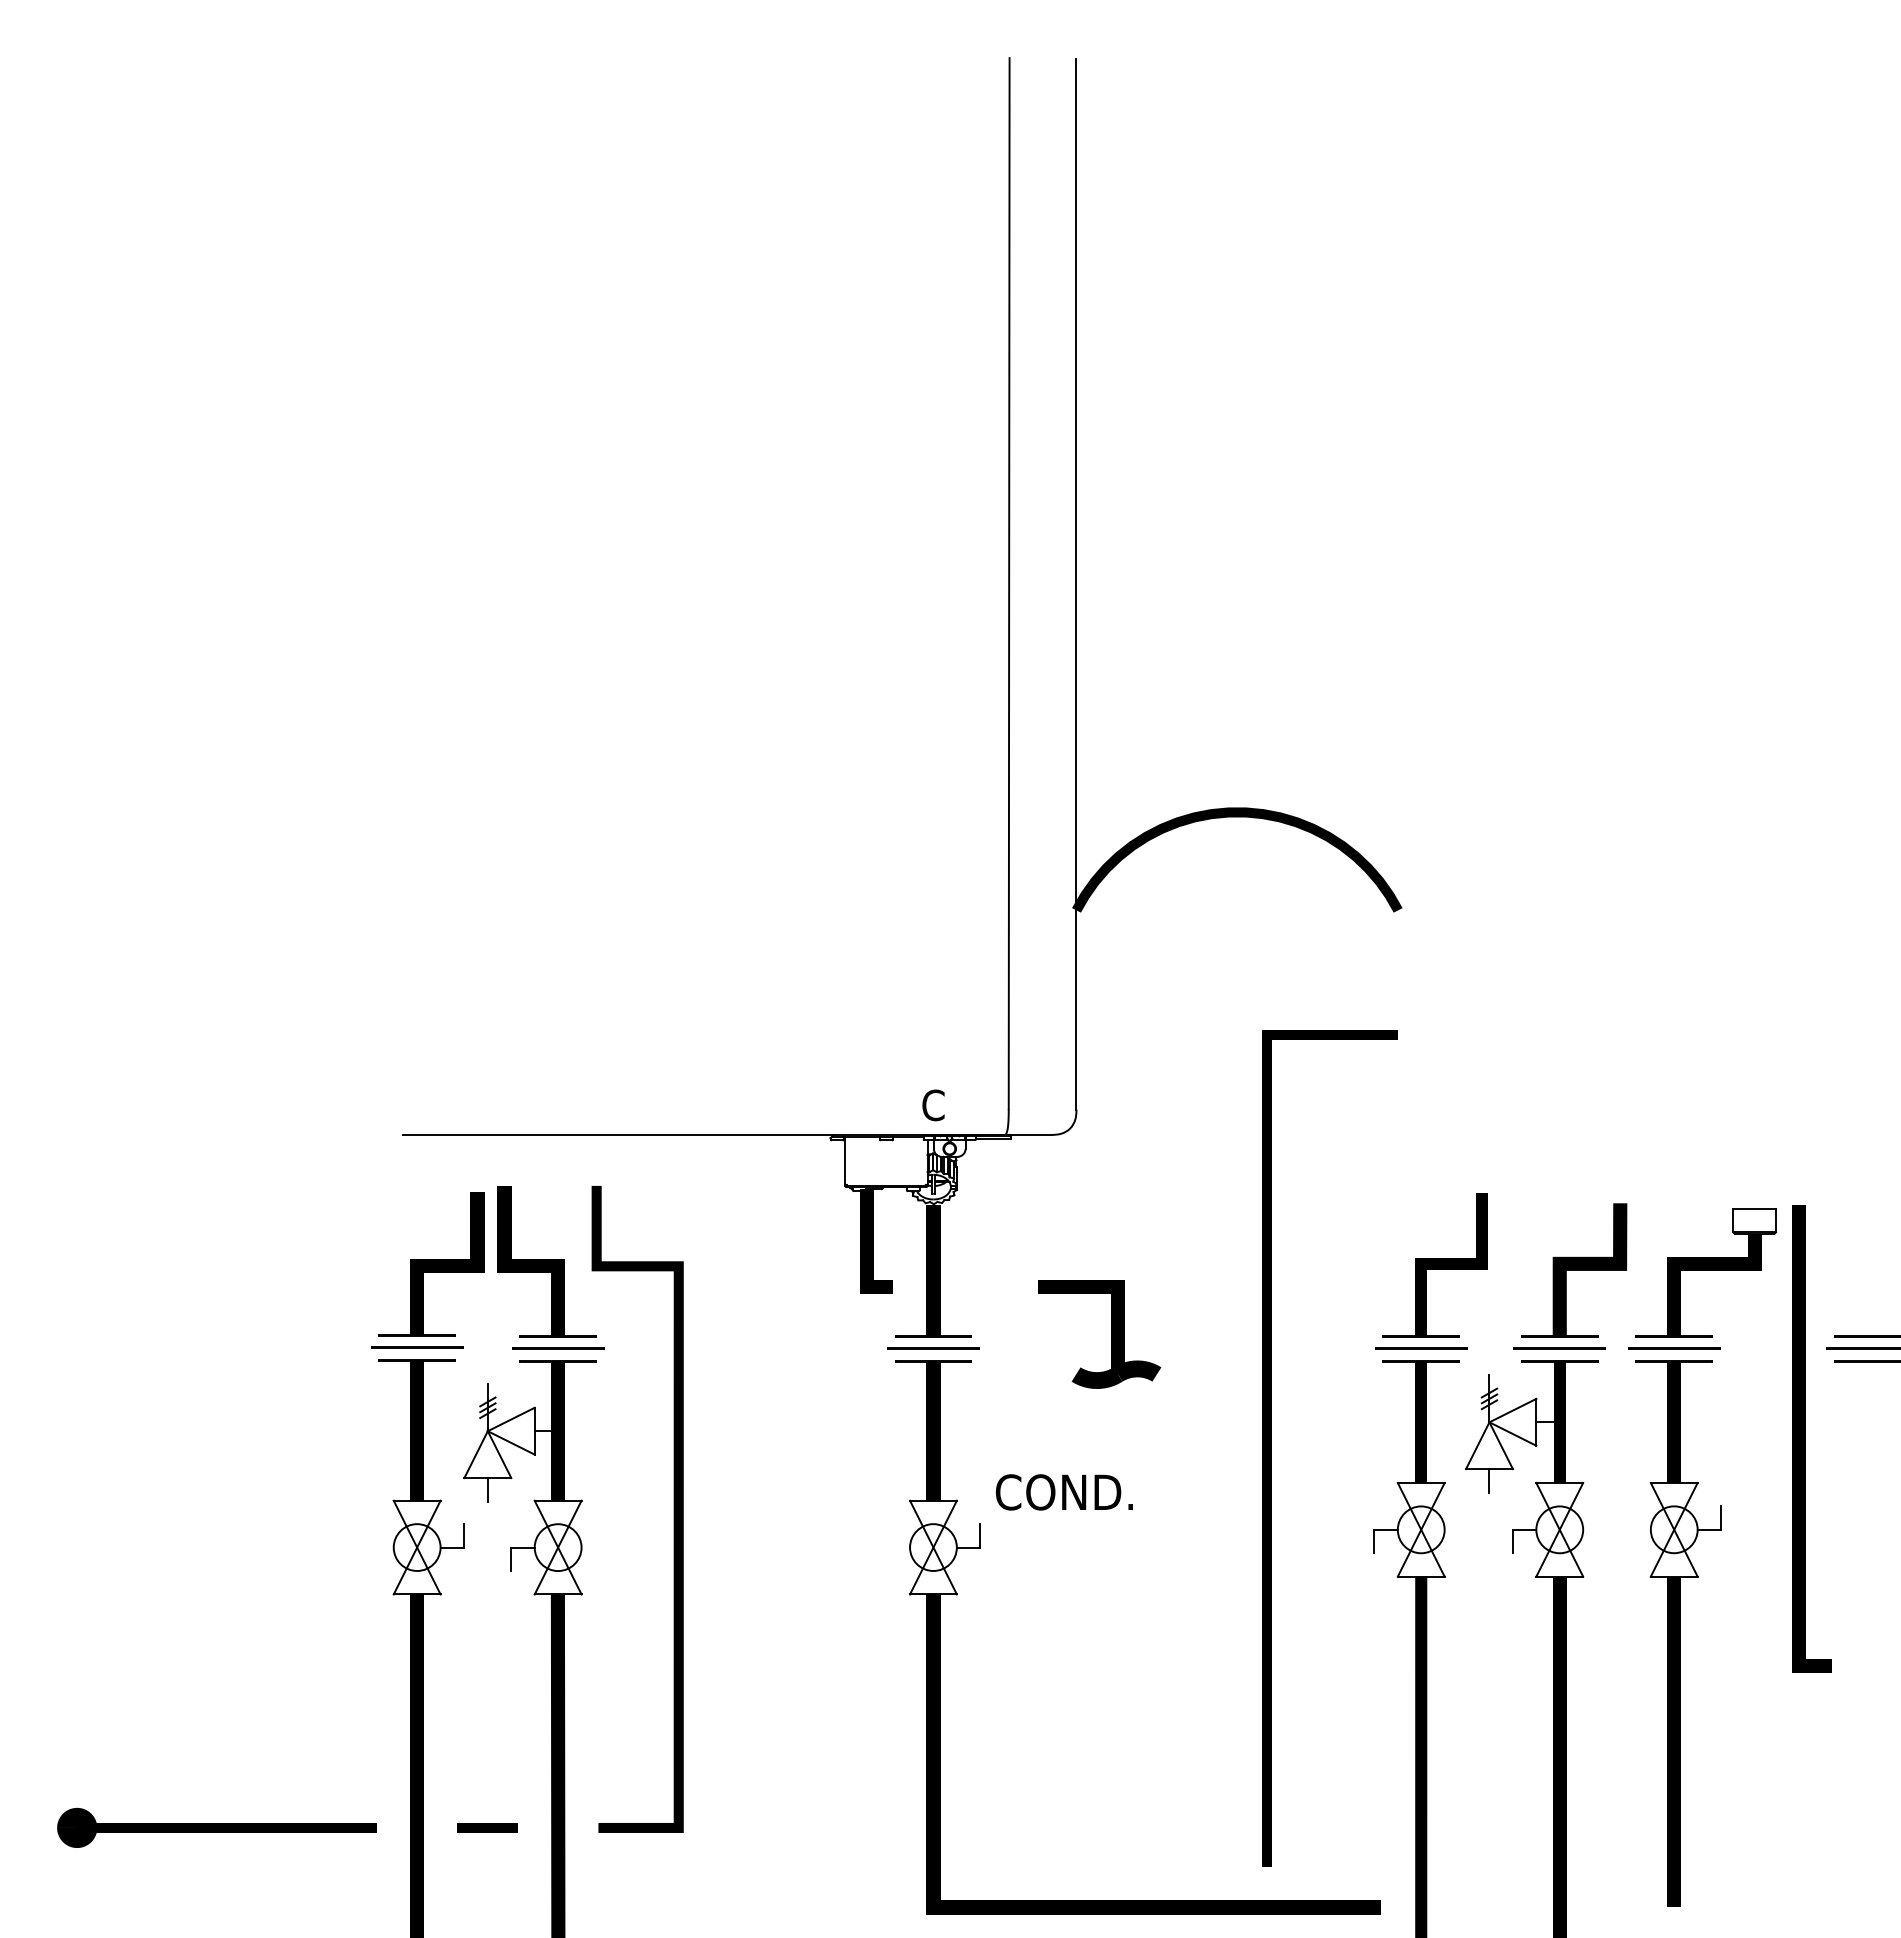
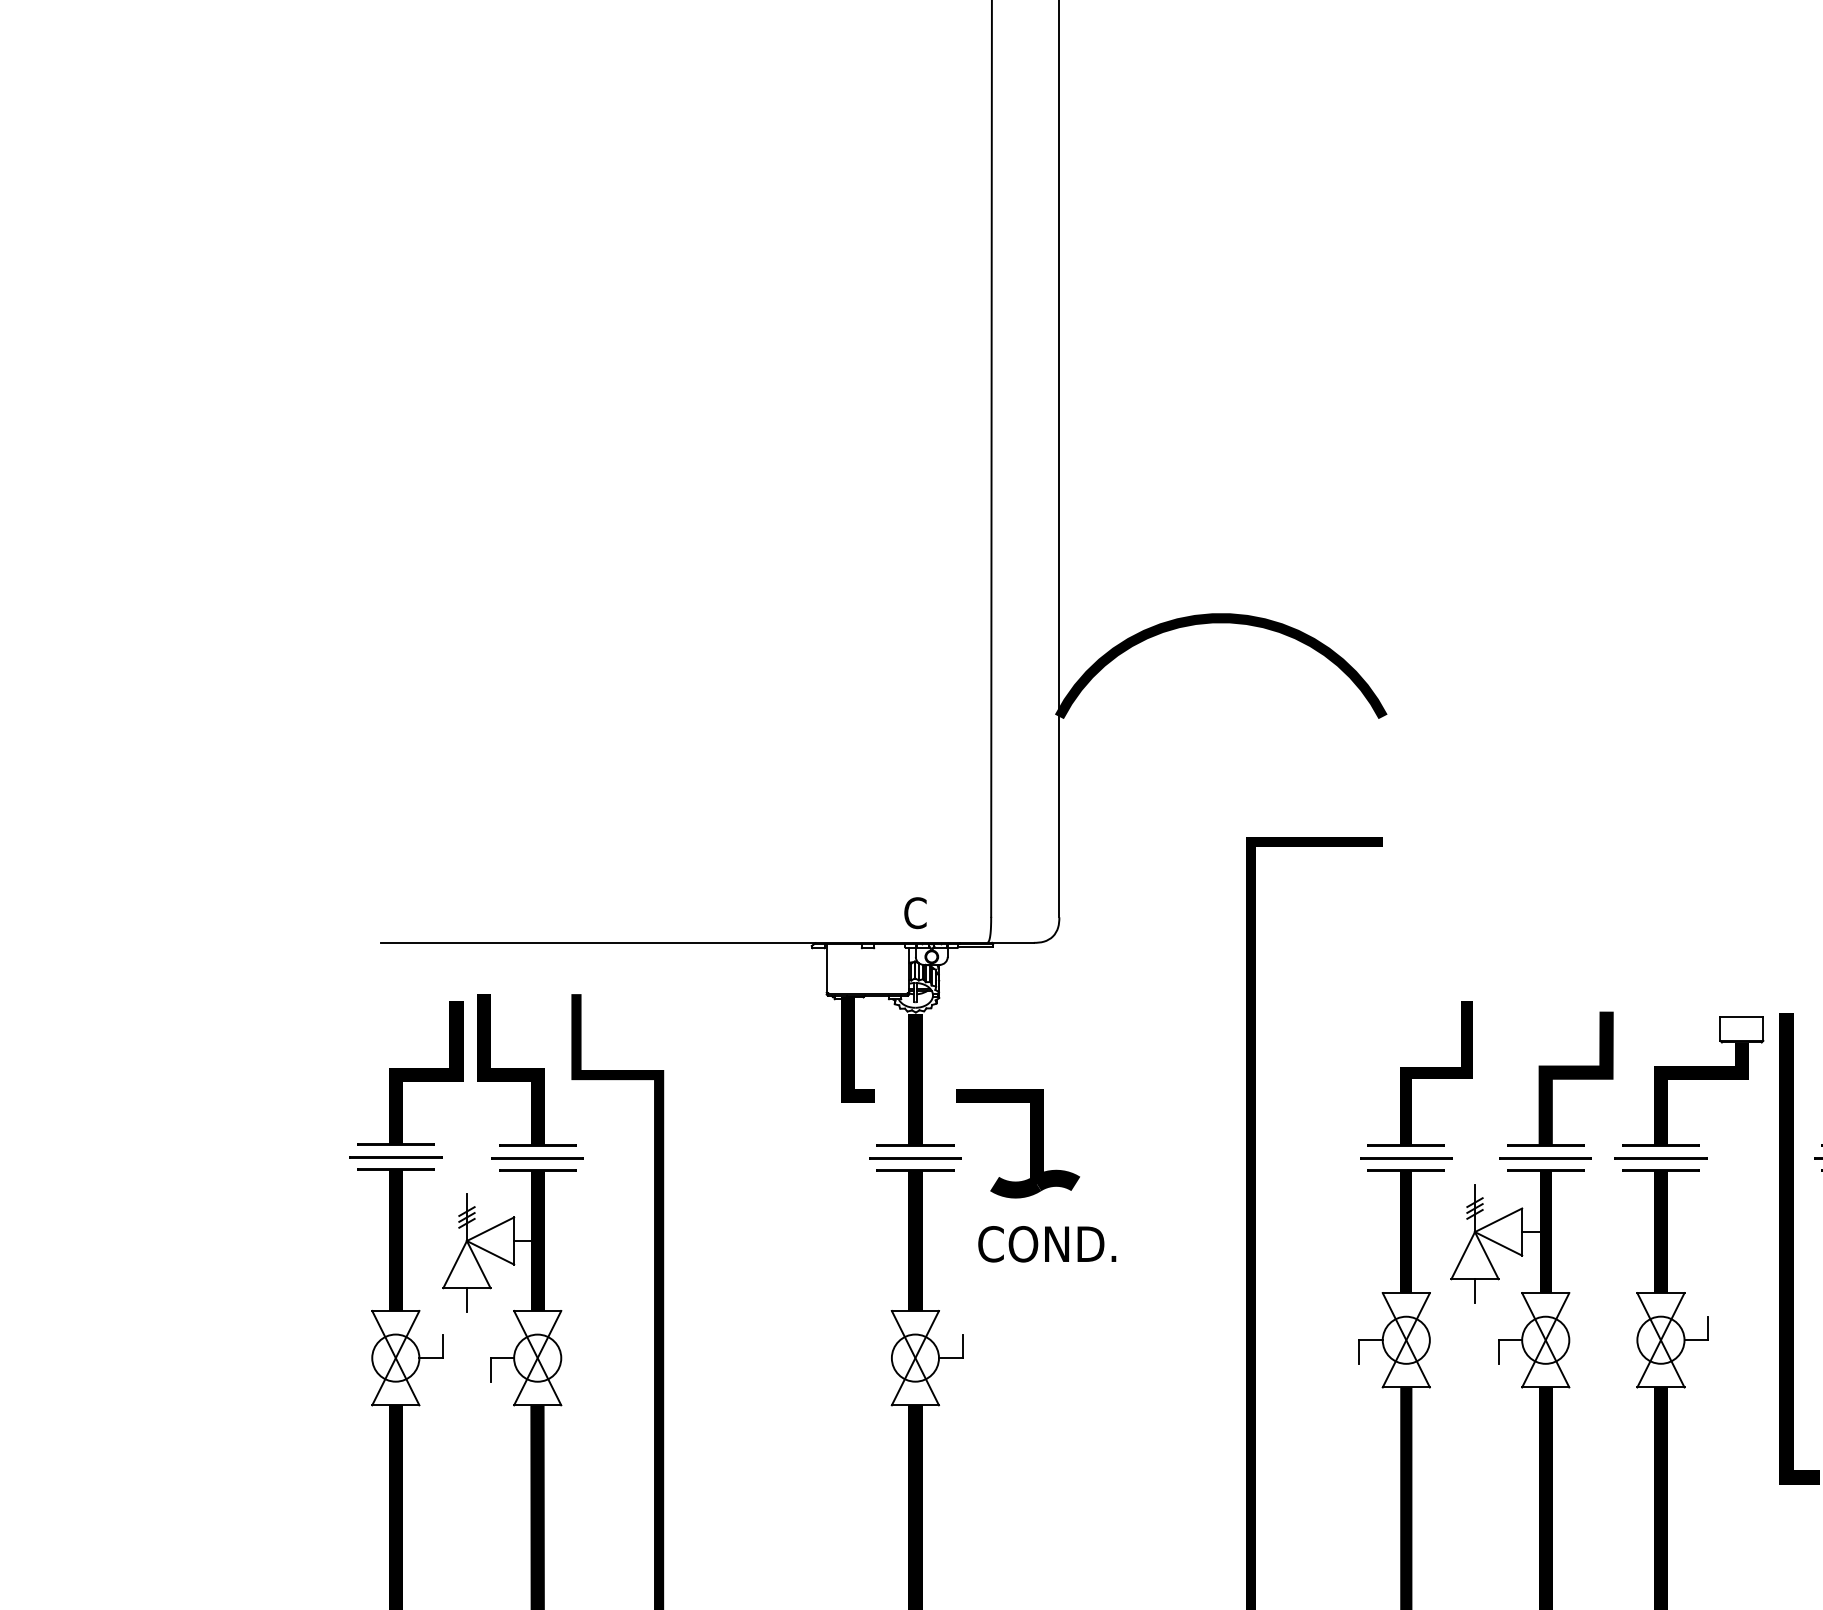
part: (1111, 1334) -> (1030, 1143), moved
text: (1064, 1492) -> (1047, 1244), moved

